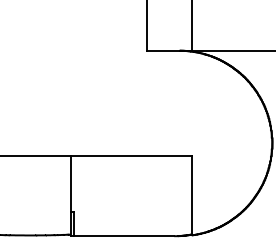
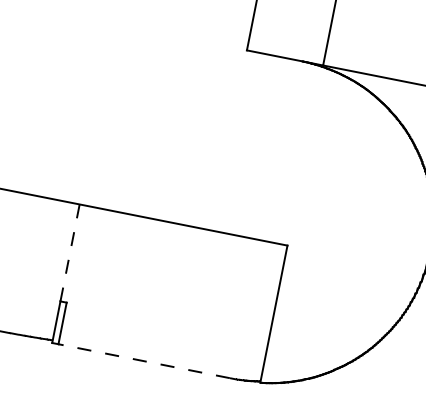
line: (70, 183) -> (69, 252), solid -> dashed
line: (124, 236) -> (144, 361), solid -> dashed

